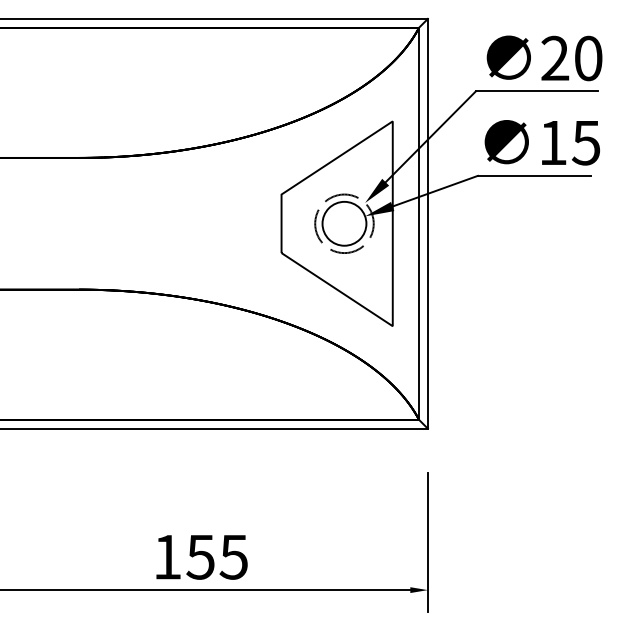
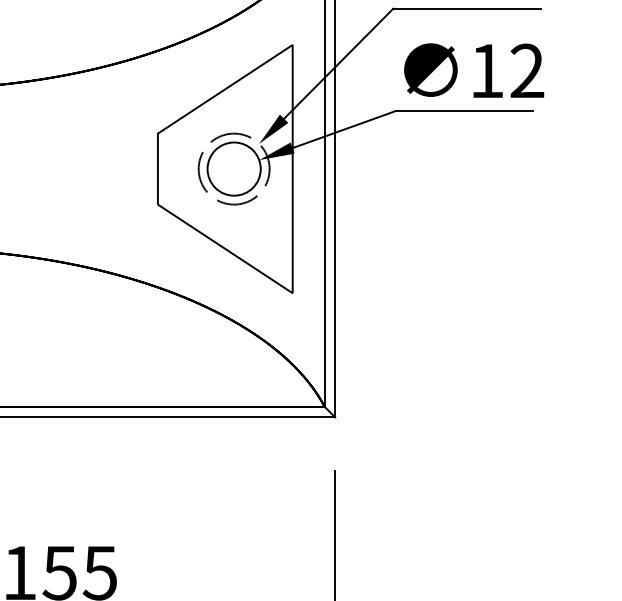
text: (585, 142) -> (526, 70), 15 -> 12

